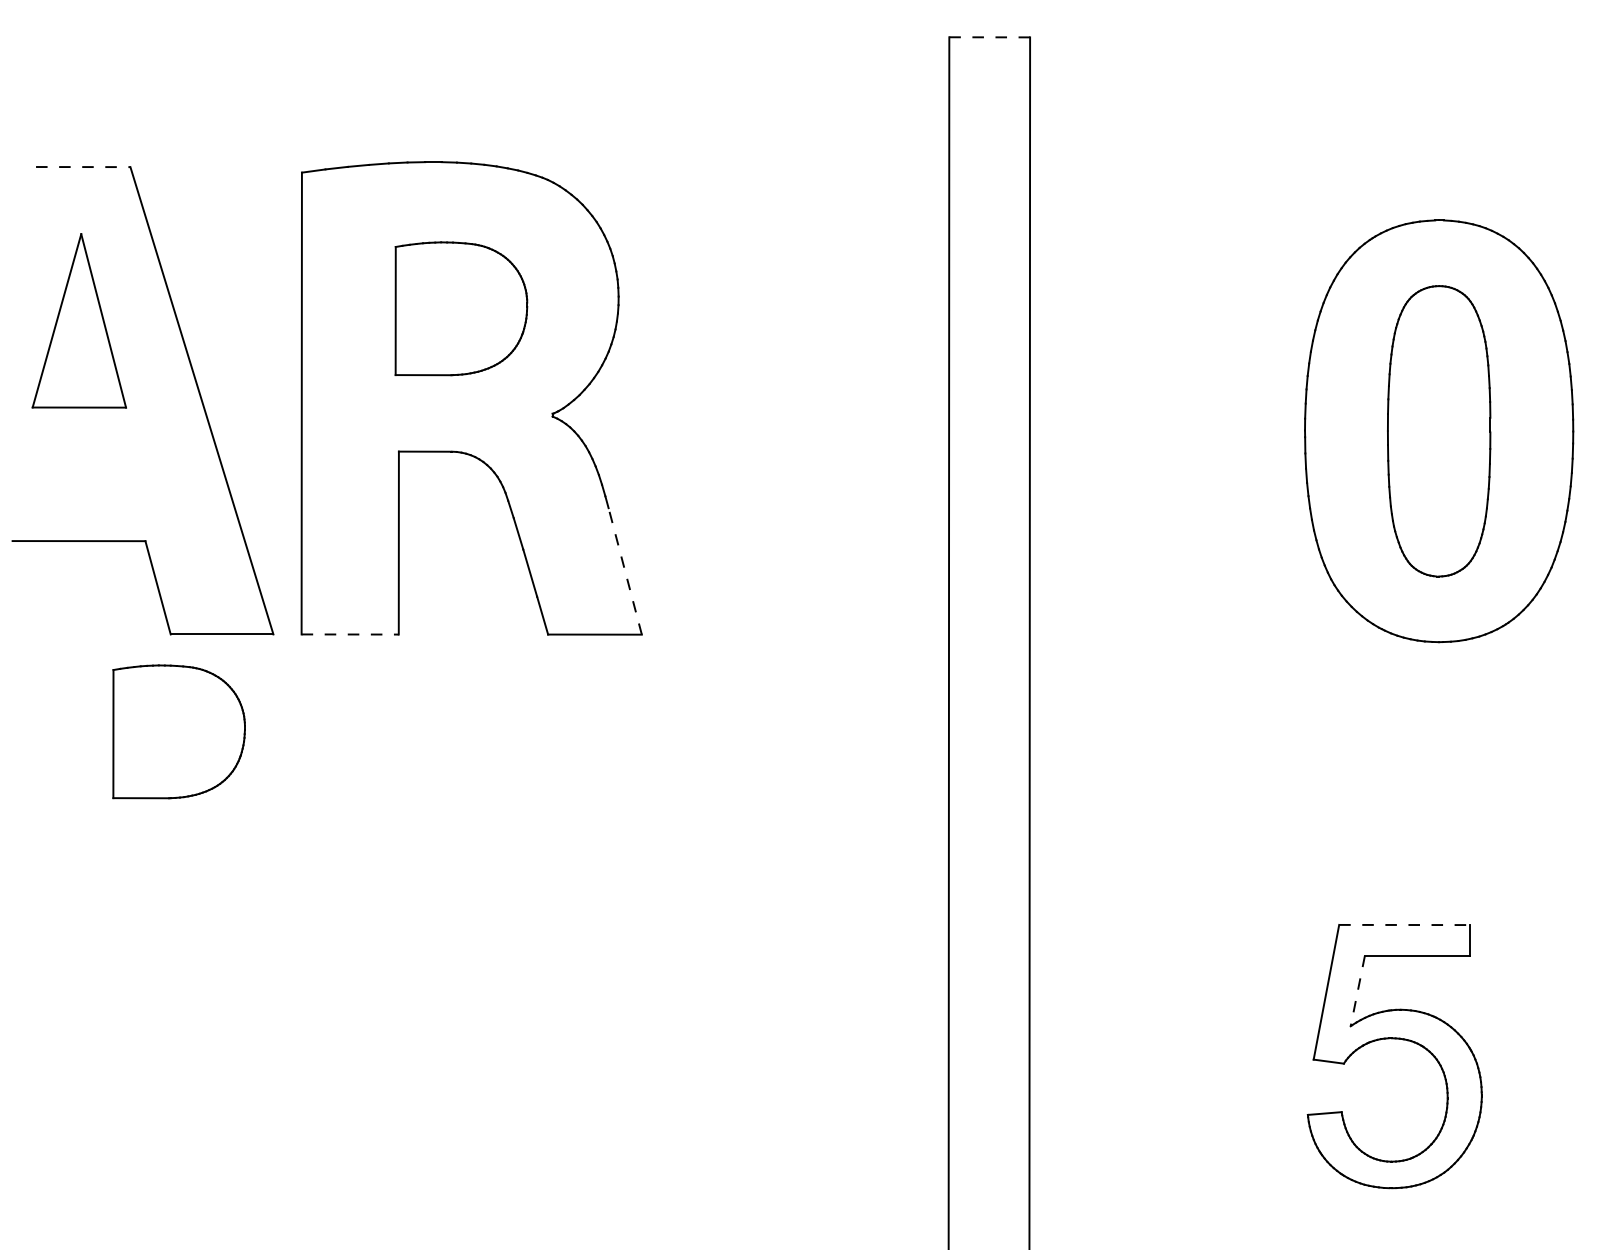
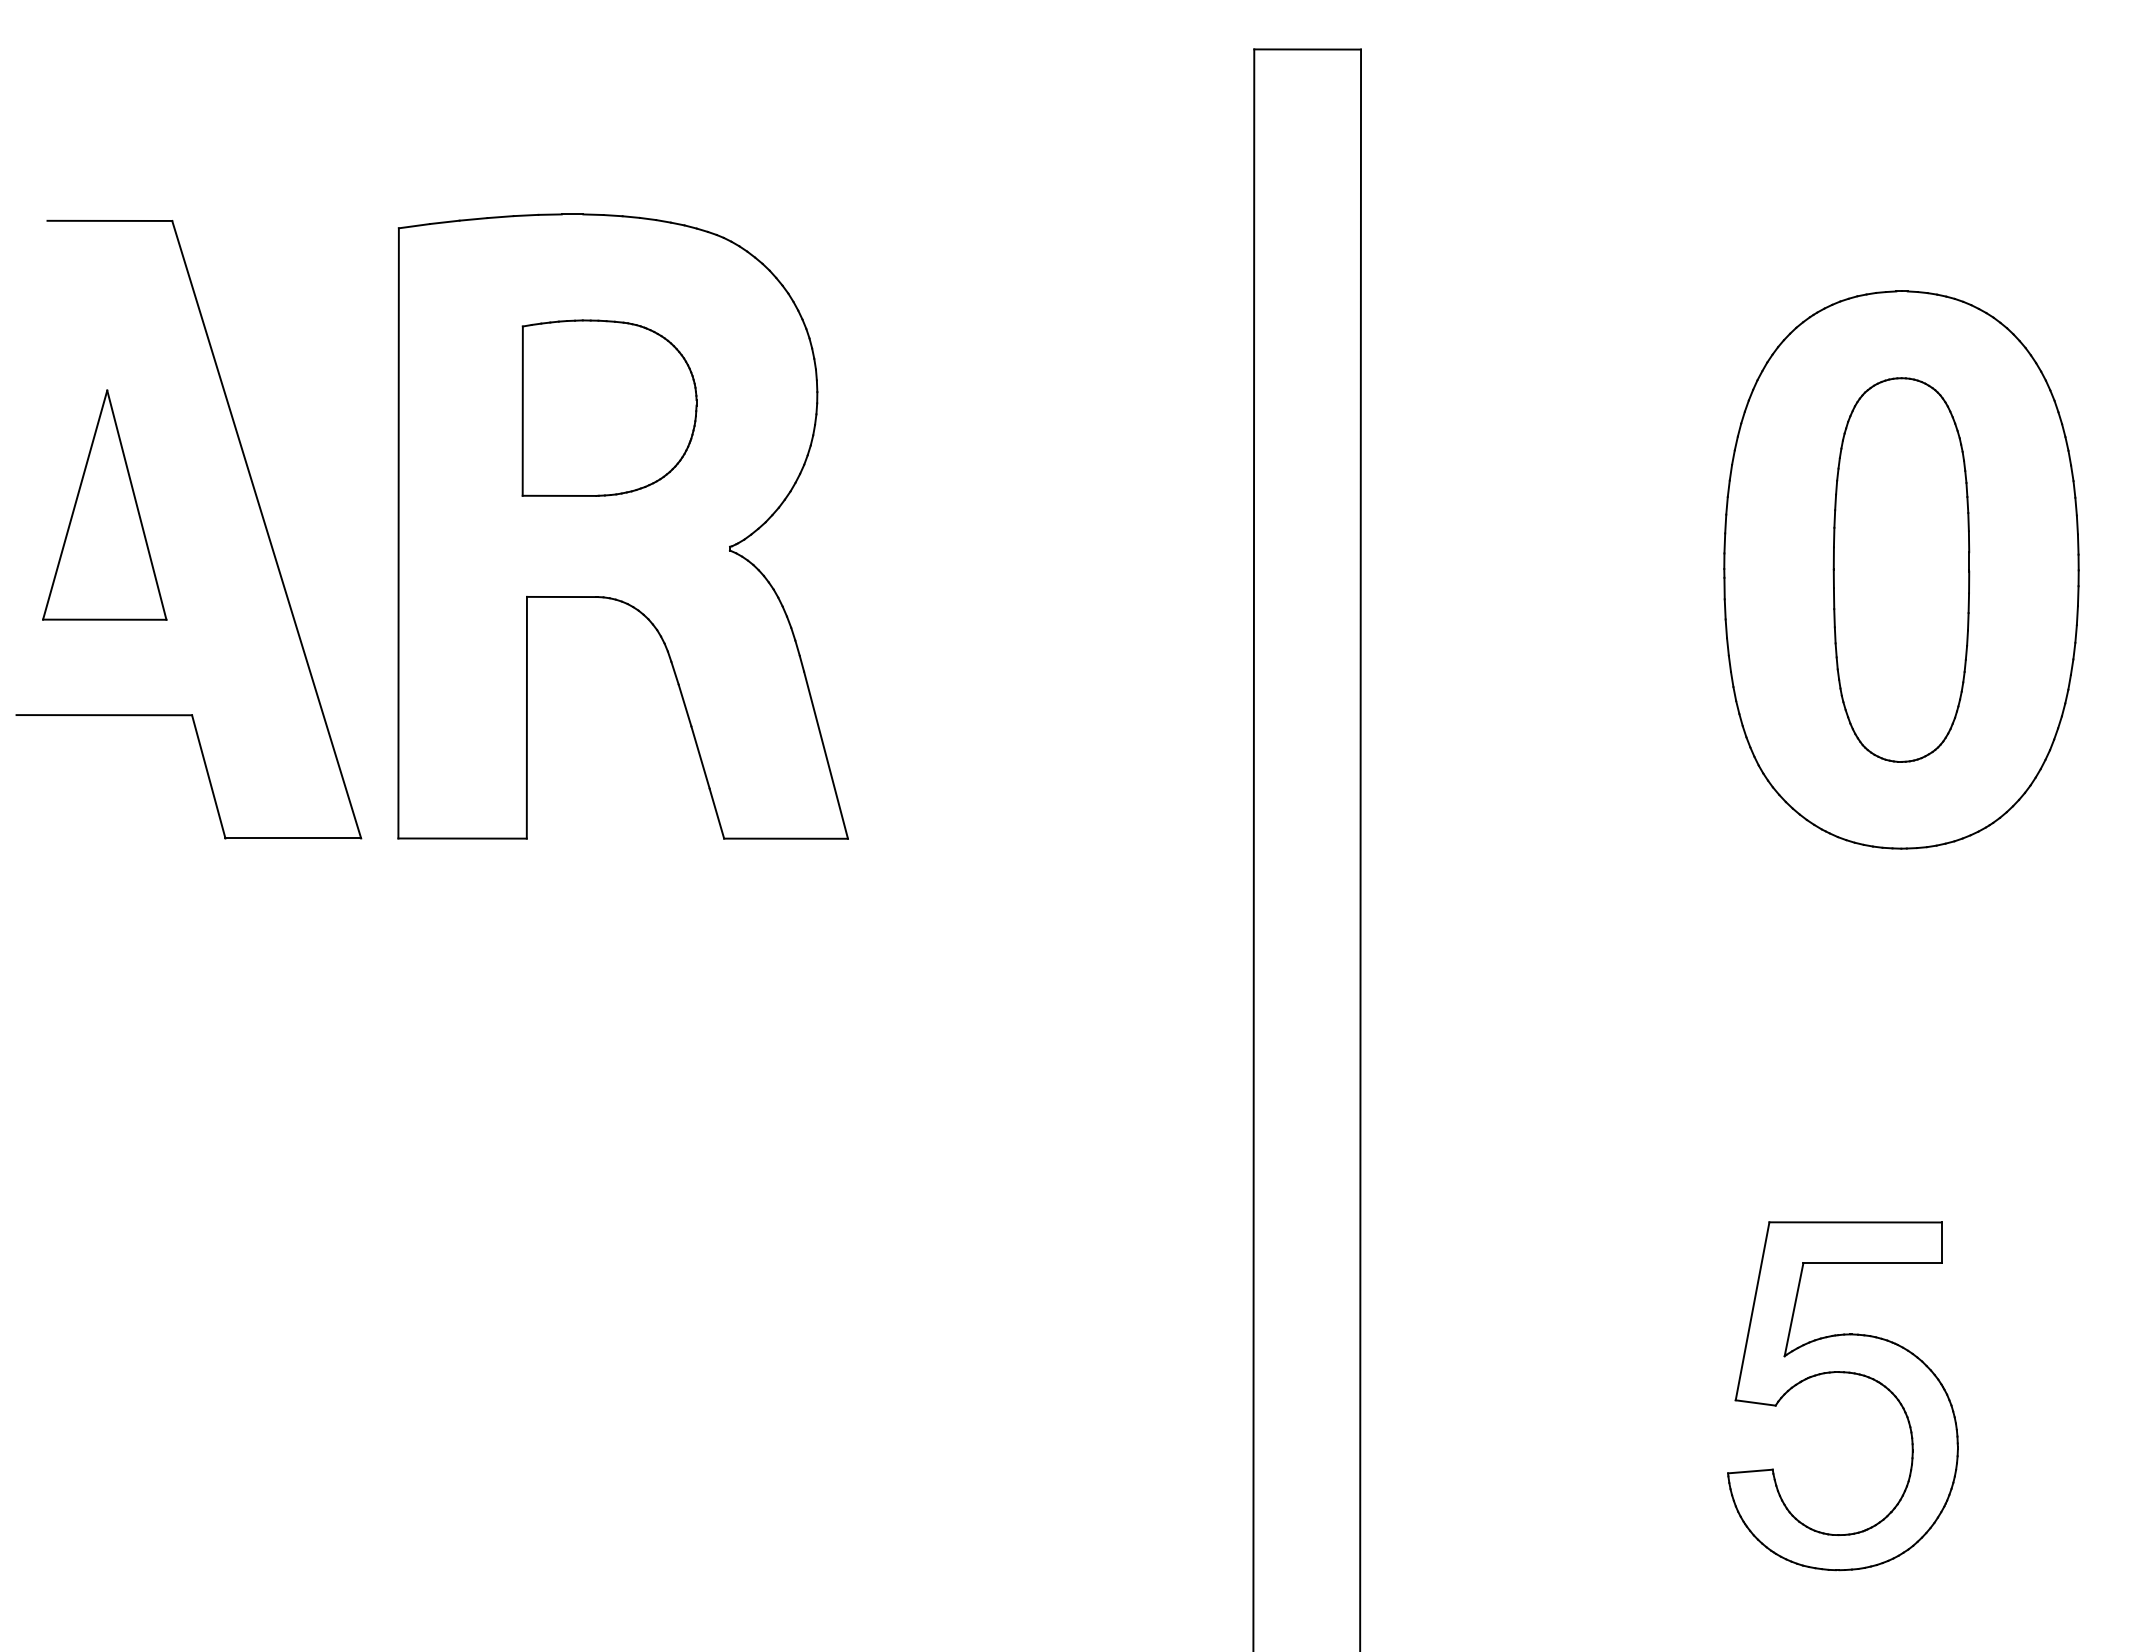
line: (989, 37) -> (1307, 49), dashed -> solid
line: (83, 166) -> (110, 220), dashed -> solid
part: (79, 320) -> (104, 504), moved
line: (624, 570) -> (825, 754), dashed -> solid
line: (350, 634) -> (463, 838), dashed -> solid
part: (179, 731) -> (236, 966), removed
line: (1405, 925) -> (1856, 1222), dashed -> solid
line: (1358, 990) -> (1794, 1309), dashed -> solid

